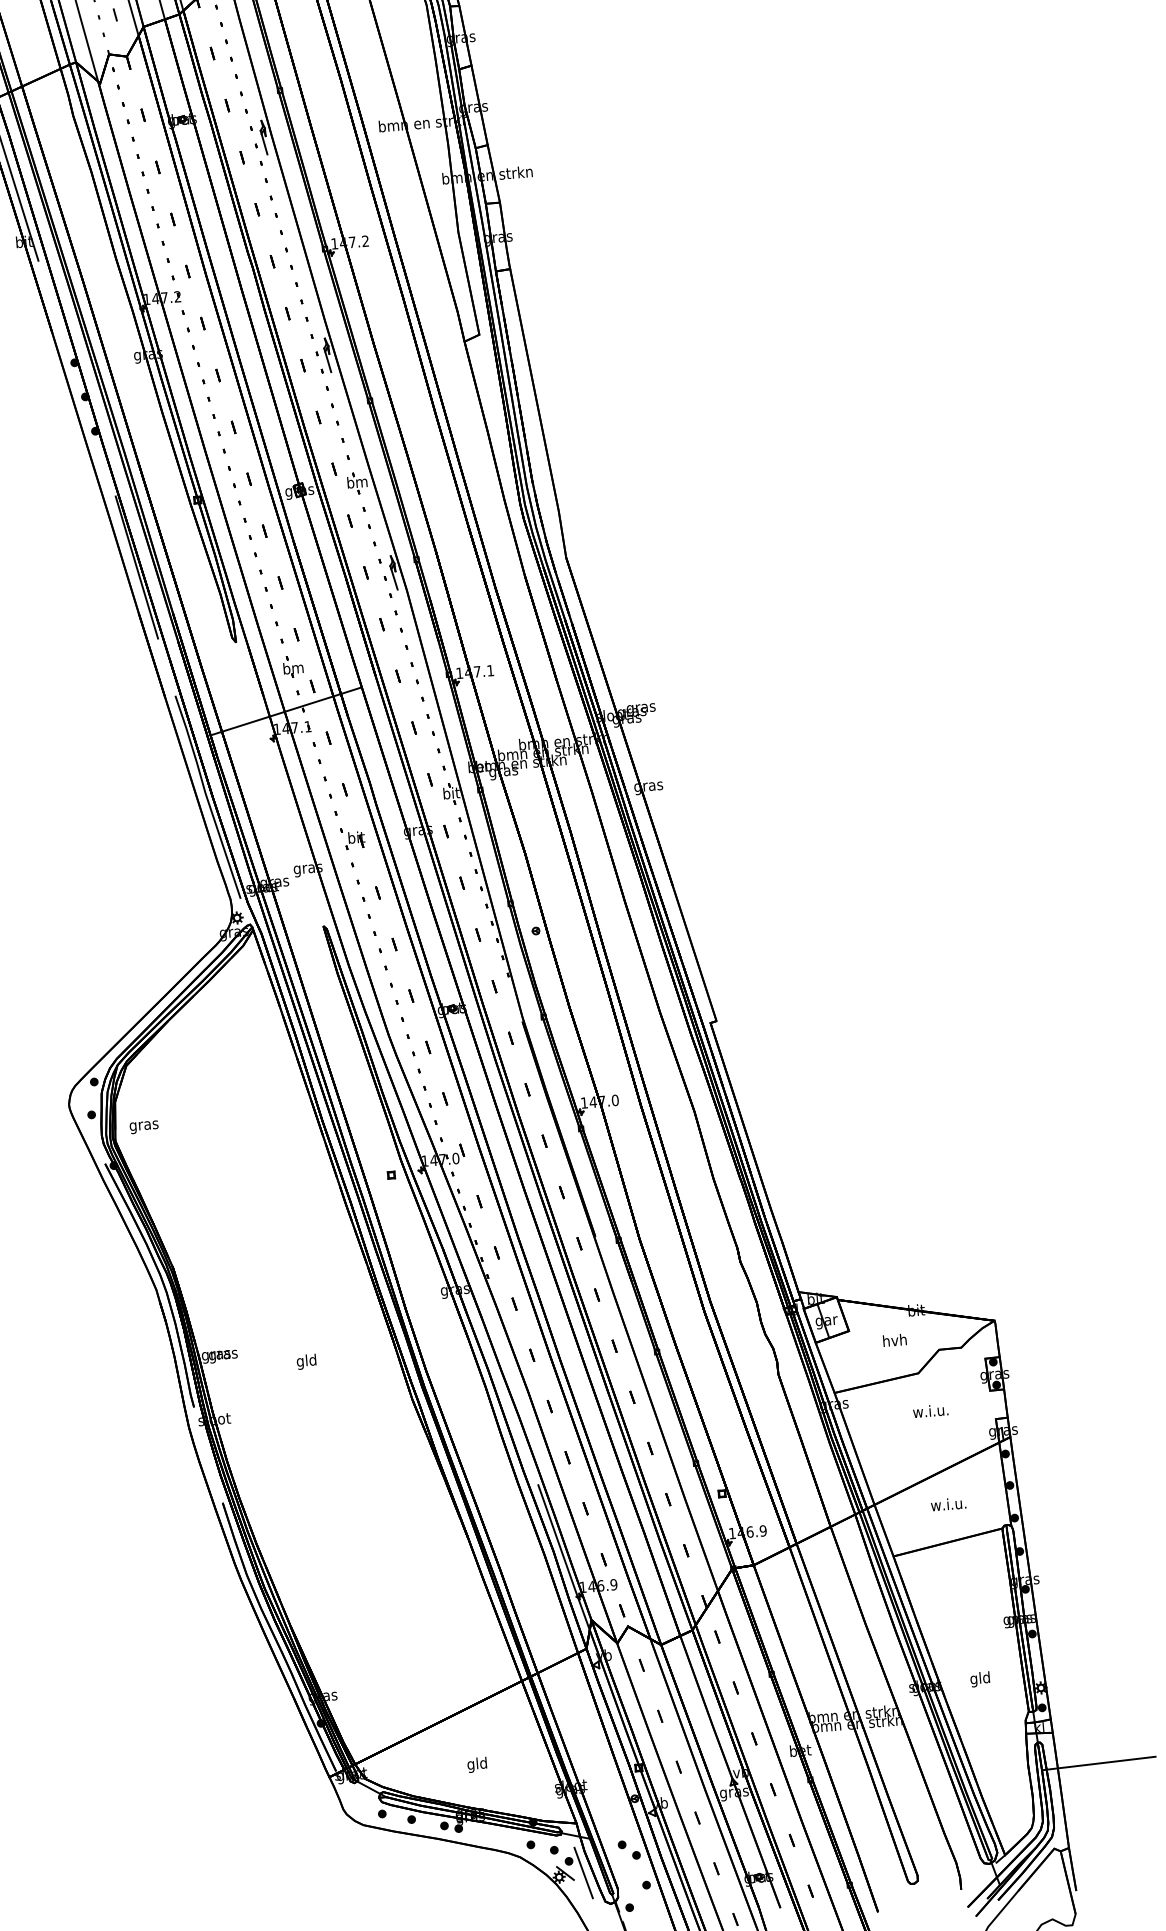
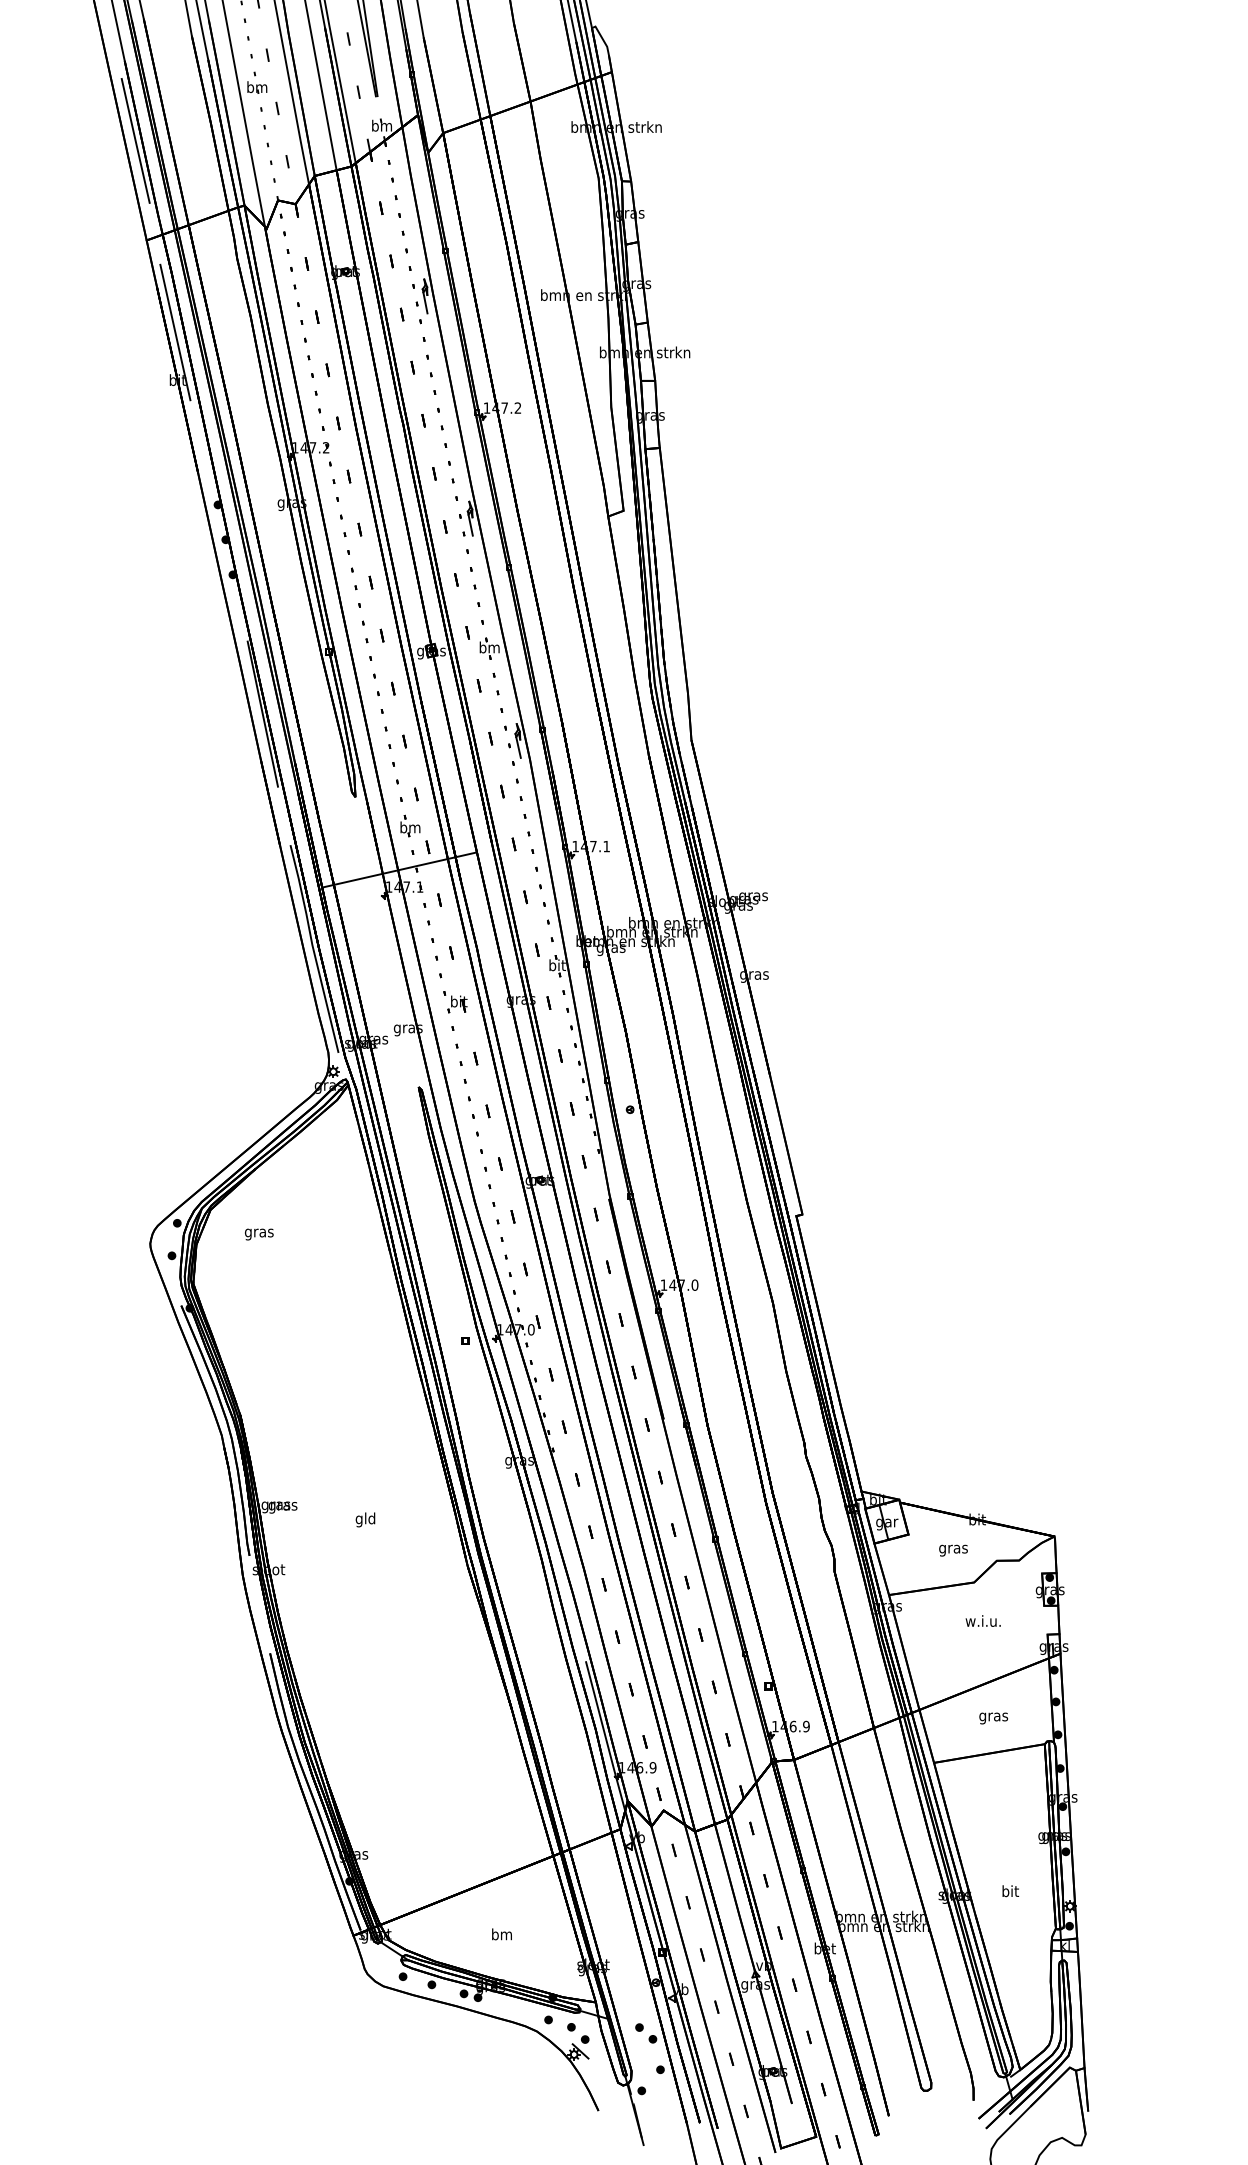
text: (144, 1127) -> (259, 1234), moved
text: (894, 1341) -> (953, 1548), hvh -> gras
text: (947, 1505) -> (992, 1716), w.i.u. -> gras
text: (979, 1679) -> (1009, 1892), gld -> bit
line: (1099, 1763) -> (1121, 1986), removed
text: (476, 1764) -> (501, 1935), gld -> bm
line: (583, 1873) -> (598, 2052), removed

